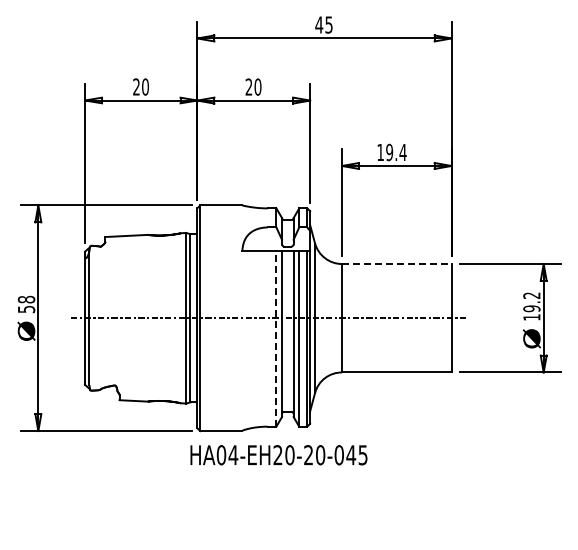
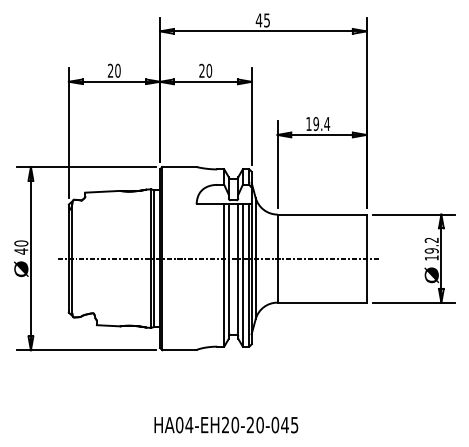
line: (396, 264) -> (321, 214), dashed -> solid
text: (26, 304) -> (21, 247), 58 -> 40
line: (276, 339) -> (224, 275), dashed -> solid
text: (278, 455) -> (225, 425), moved

